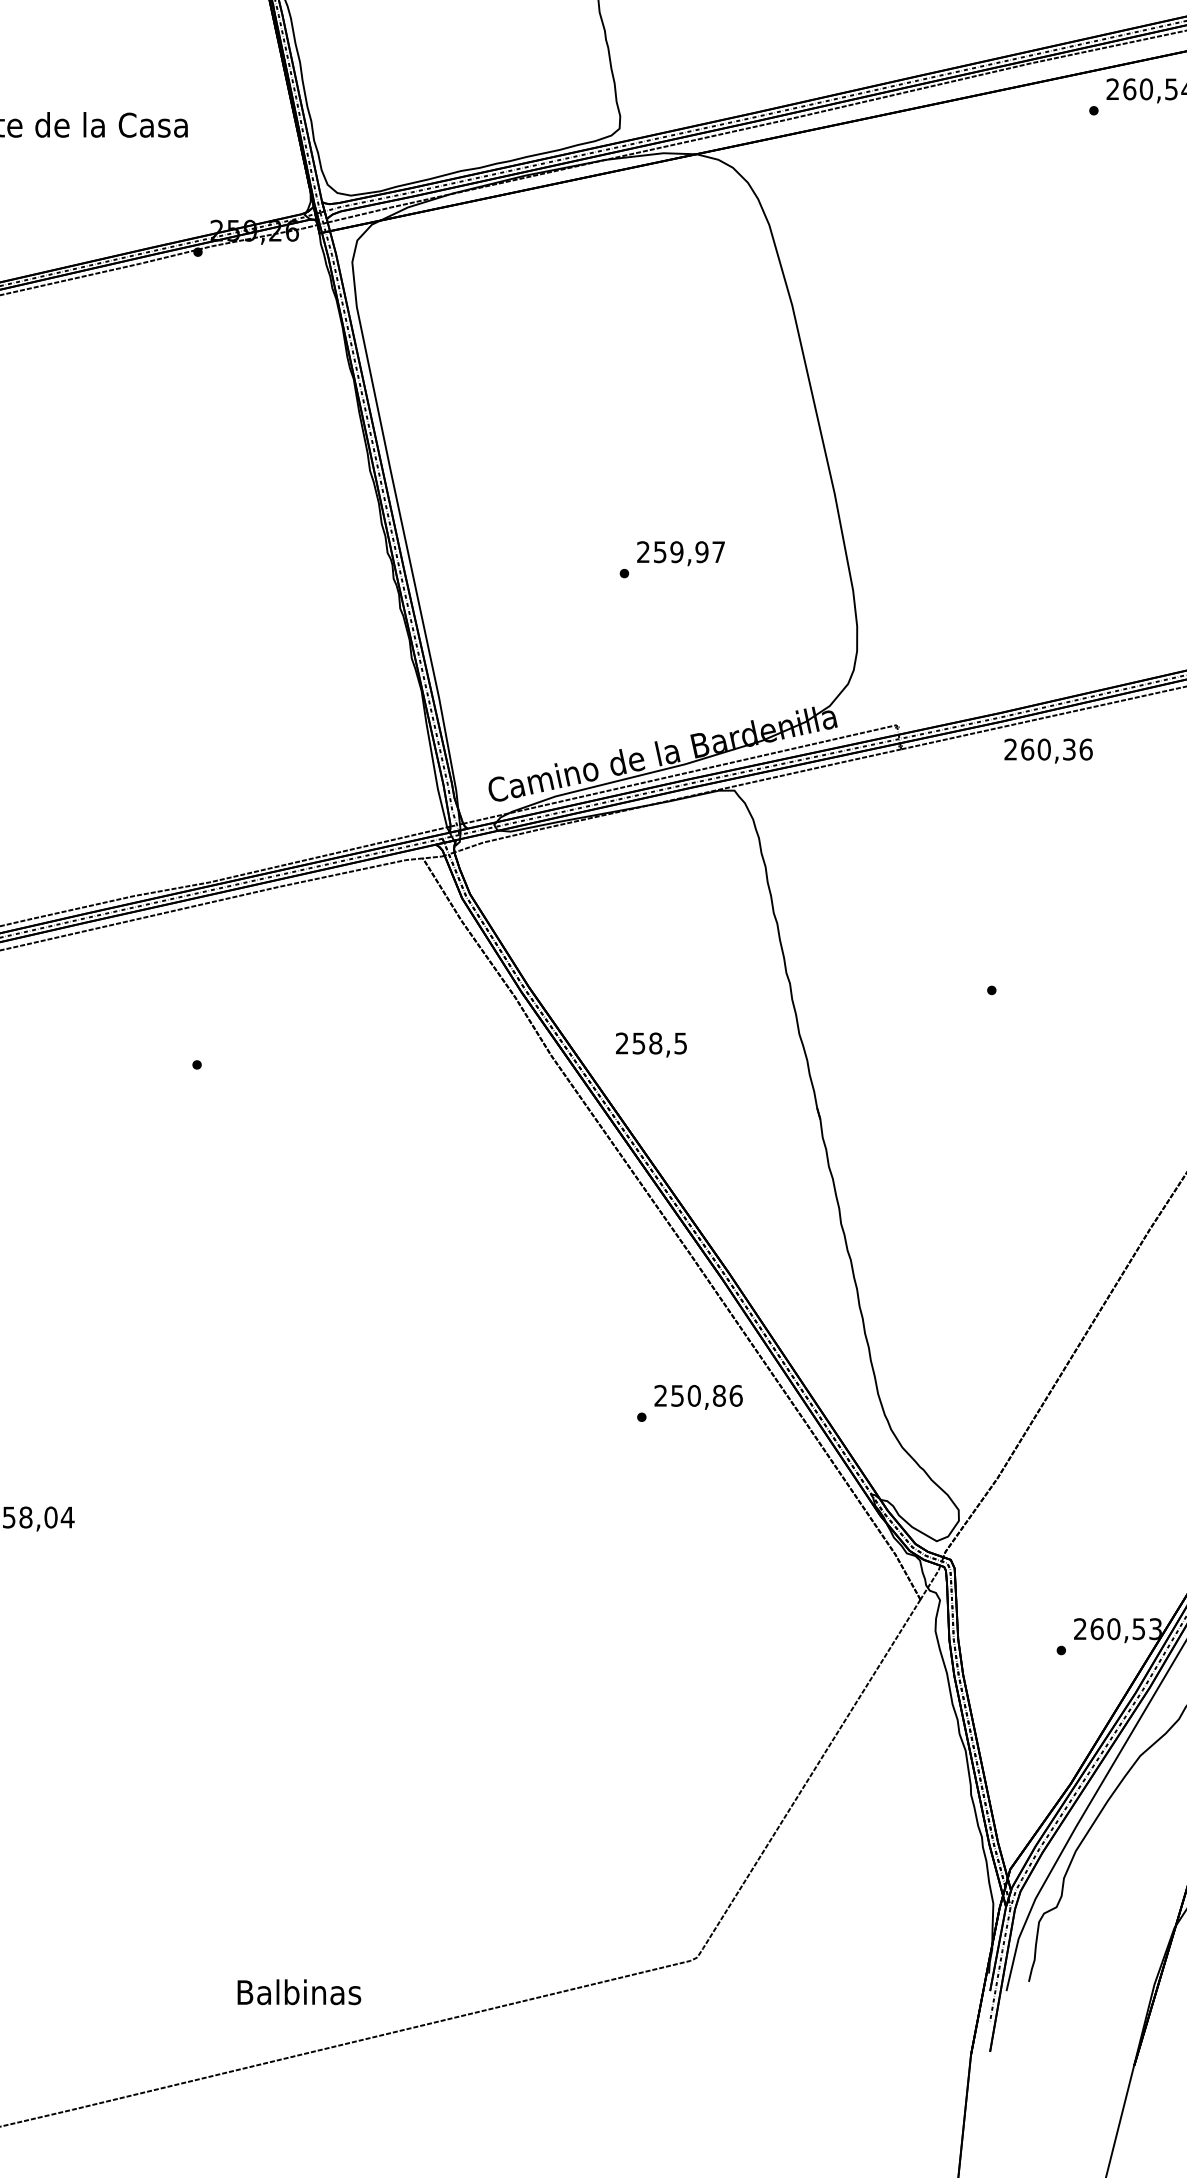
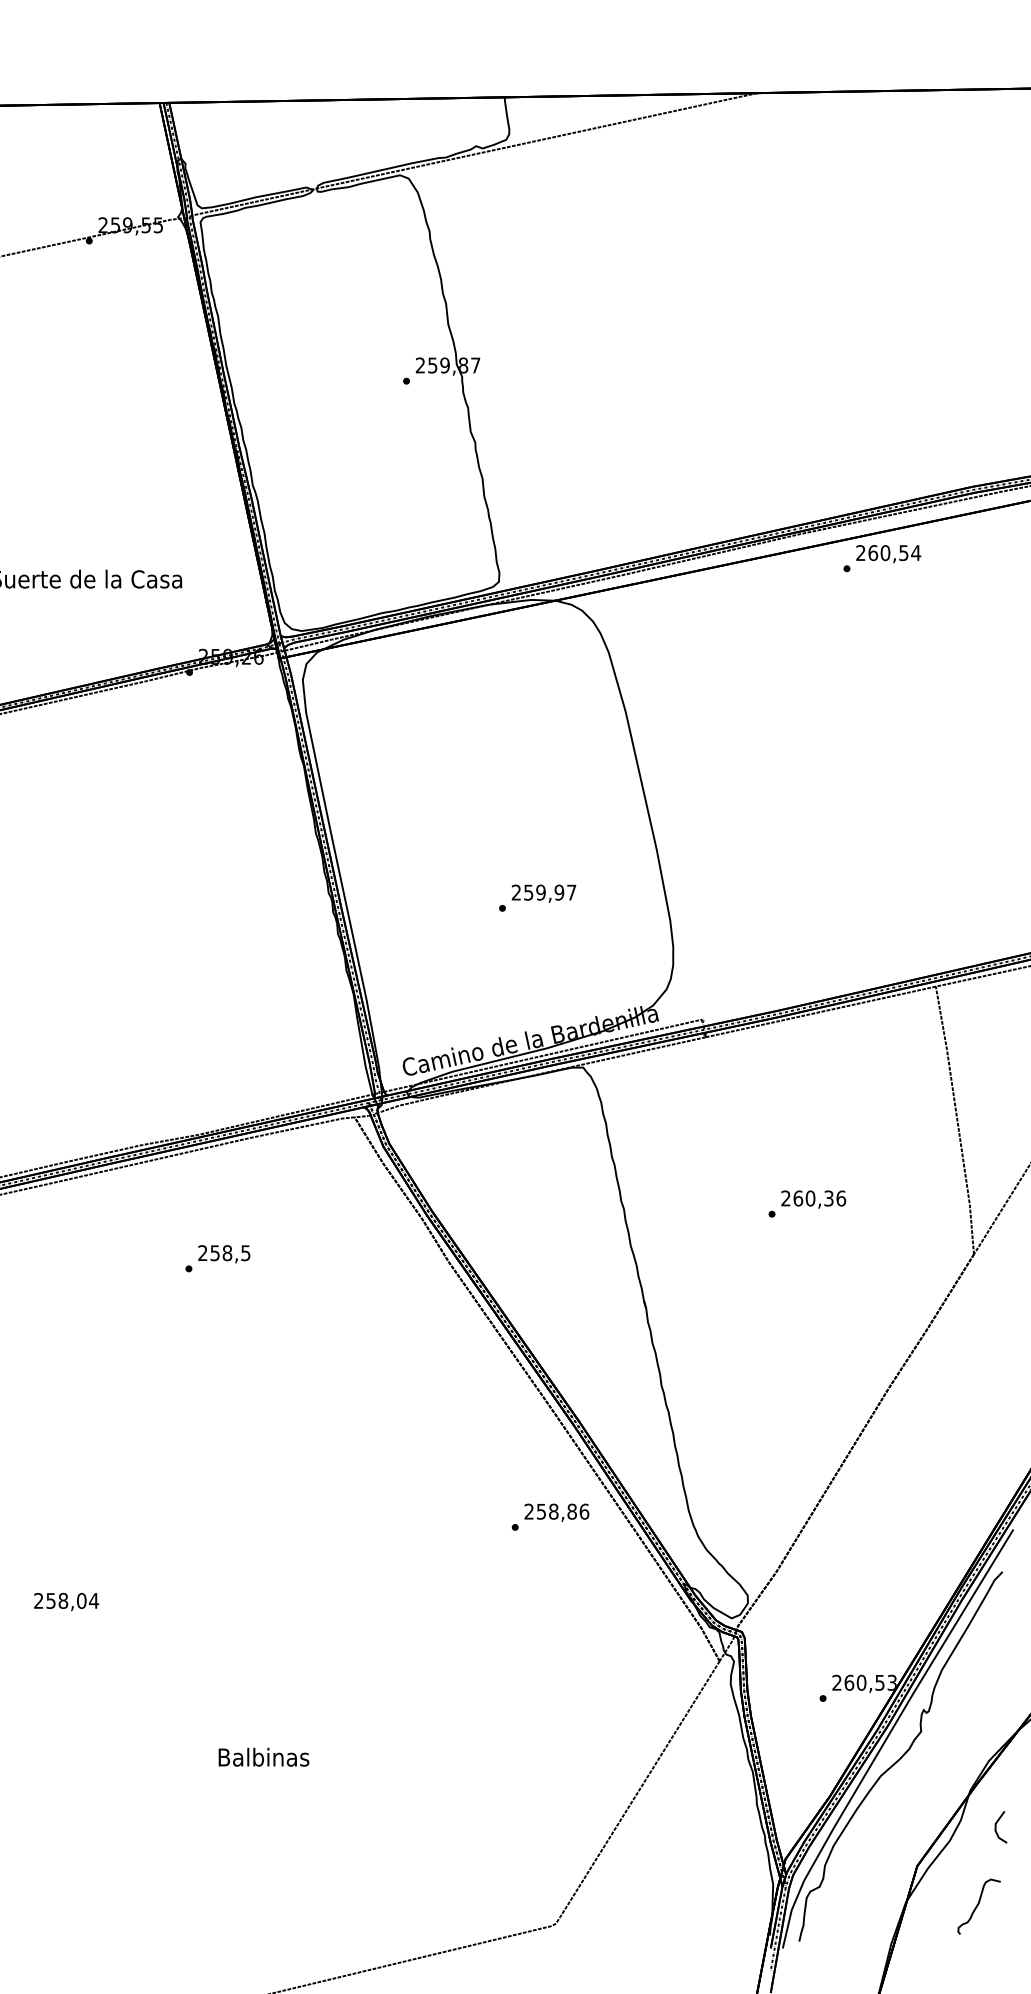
text: (1048, 750) -> (813, 1199), moved
text: (651, 1045) -> (224, 1254), moved
text: (693, 1395) -> (553, 1511), 250,86 -> 258,86
text: (298, 1991) -> (263, 1756), moved

